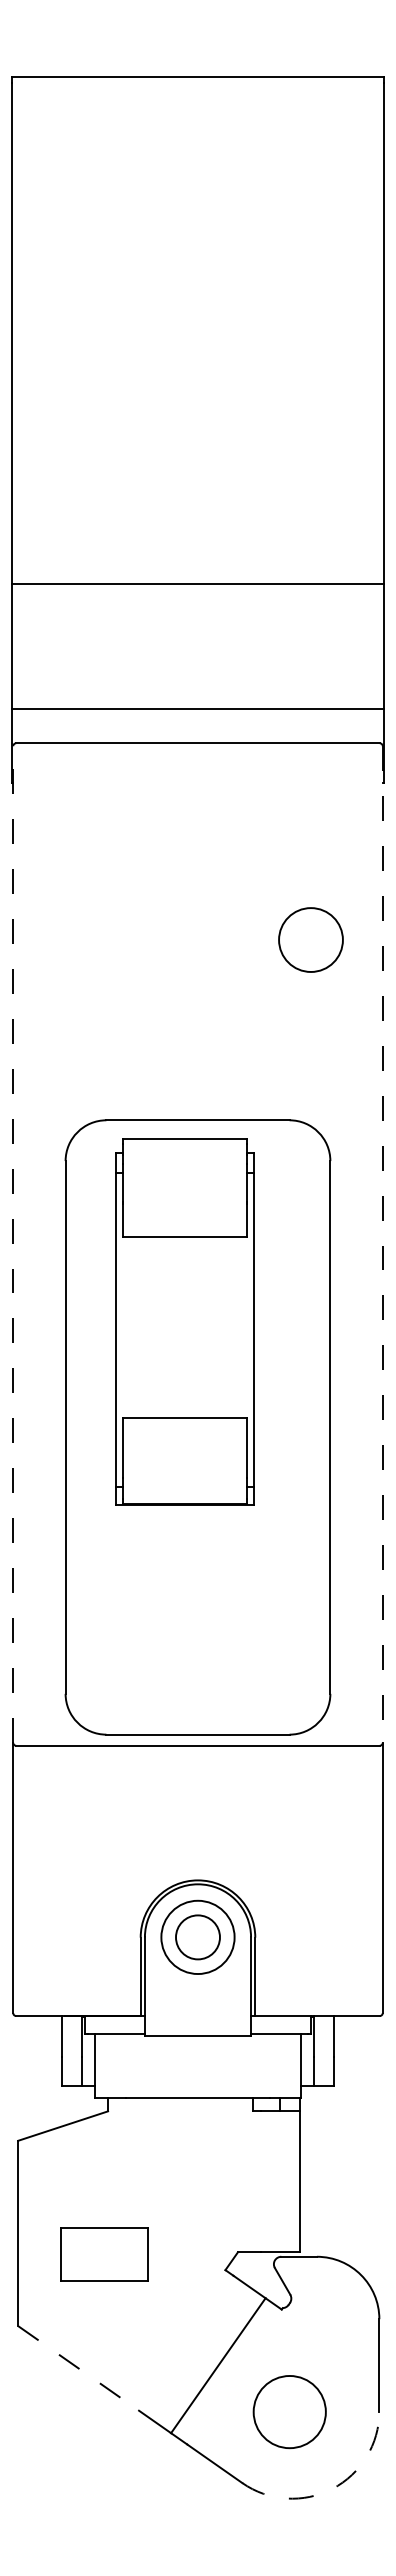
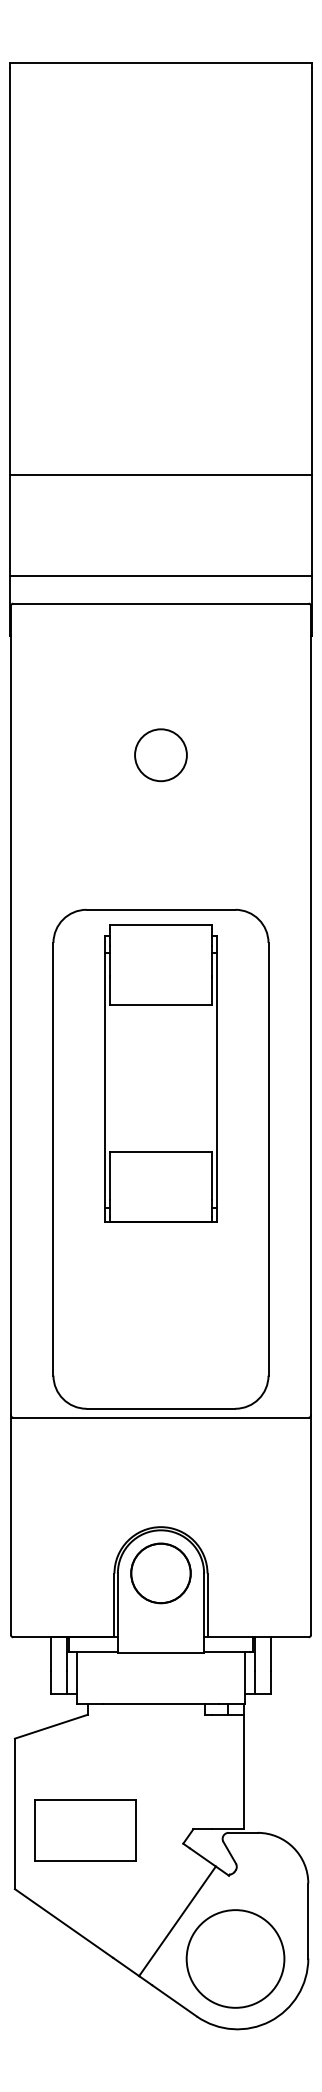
circle: (310, 939) -> (160, 754), moved
line: (13, 1244) -> (11, 1010), dashed -> solid
line: (382, 1245) -> (310, 1011), dashed -> solid
part: (184, 1321) -> (160, 1073), moved
circle: (197, 1937) -> (160, 1573), size x1.67
part: (104, 2254) -> (85, 1830), size x1.43
line: (78, 2368) -> (63, 1923), dashed -> solid
circle: (289, 2411) -> (235, 1958), size x1.67
arc: (332, 2488) -> (270, 2021), dashed -> solid

